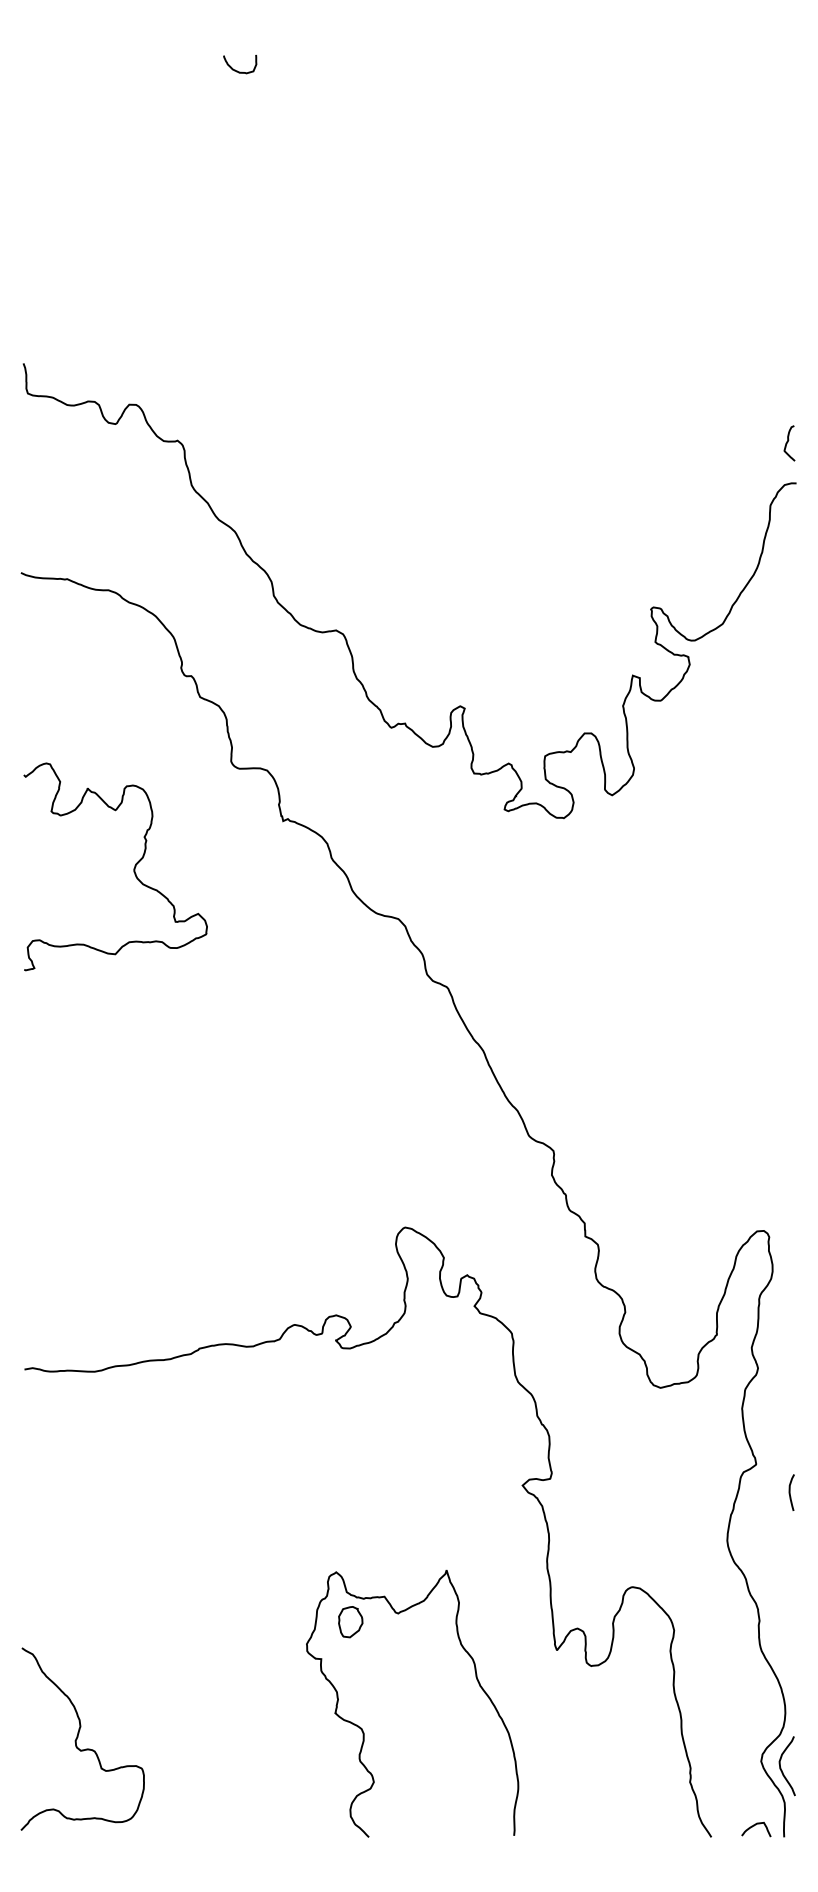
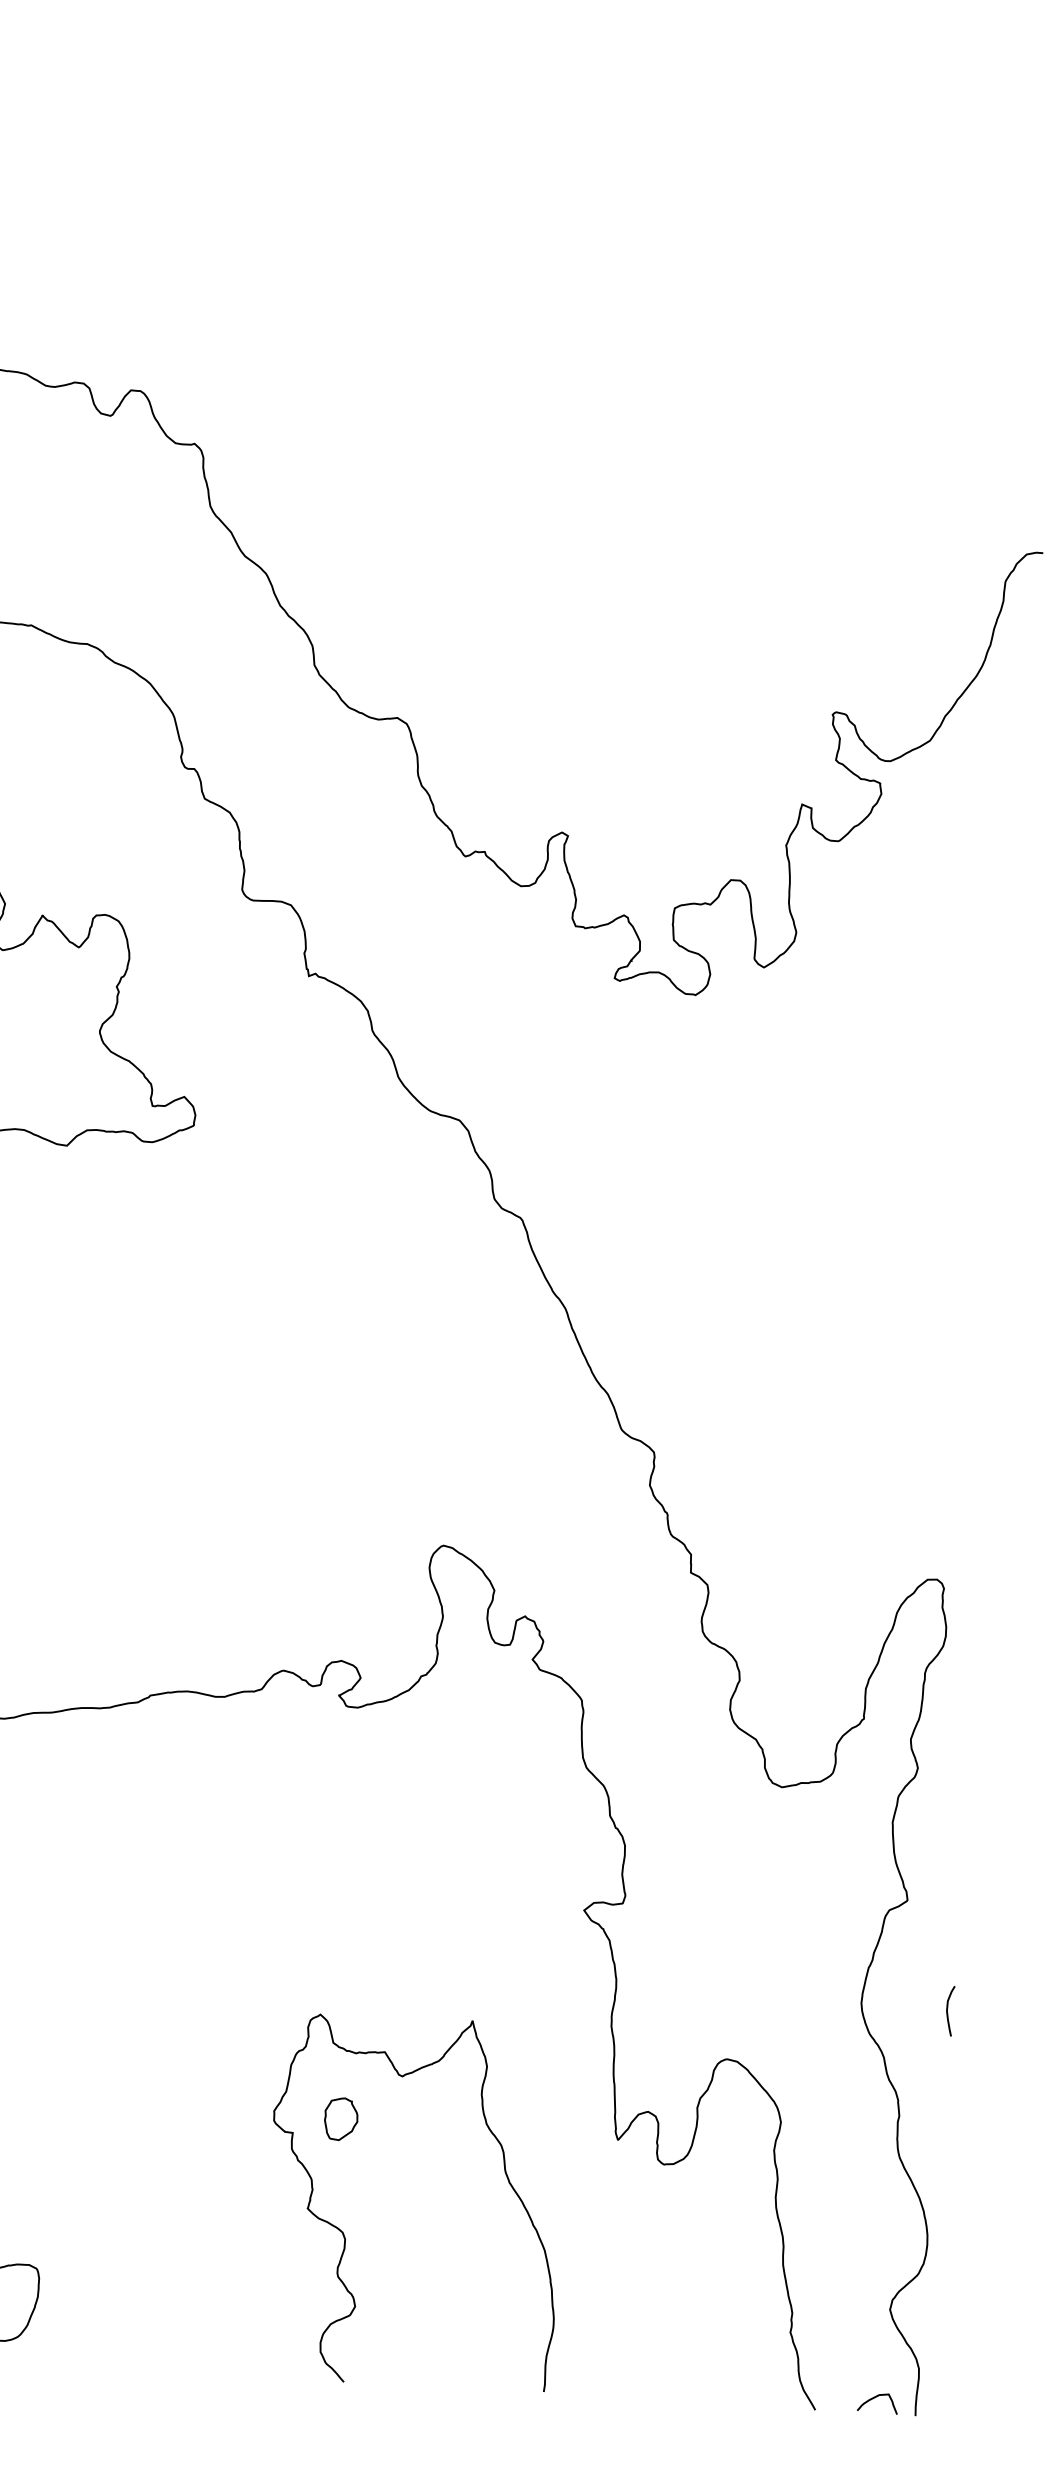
curve: (788, 442) -> (1035, 496), removed
curve: (790, 1492) -> (948, 2010), moved
part: (350, 1622) -> (340, 2119), moved
curve: (781, 1767) -> (917, 2319), removed

